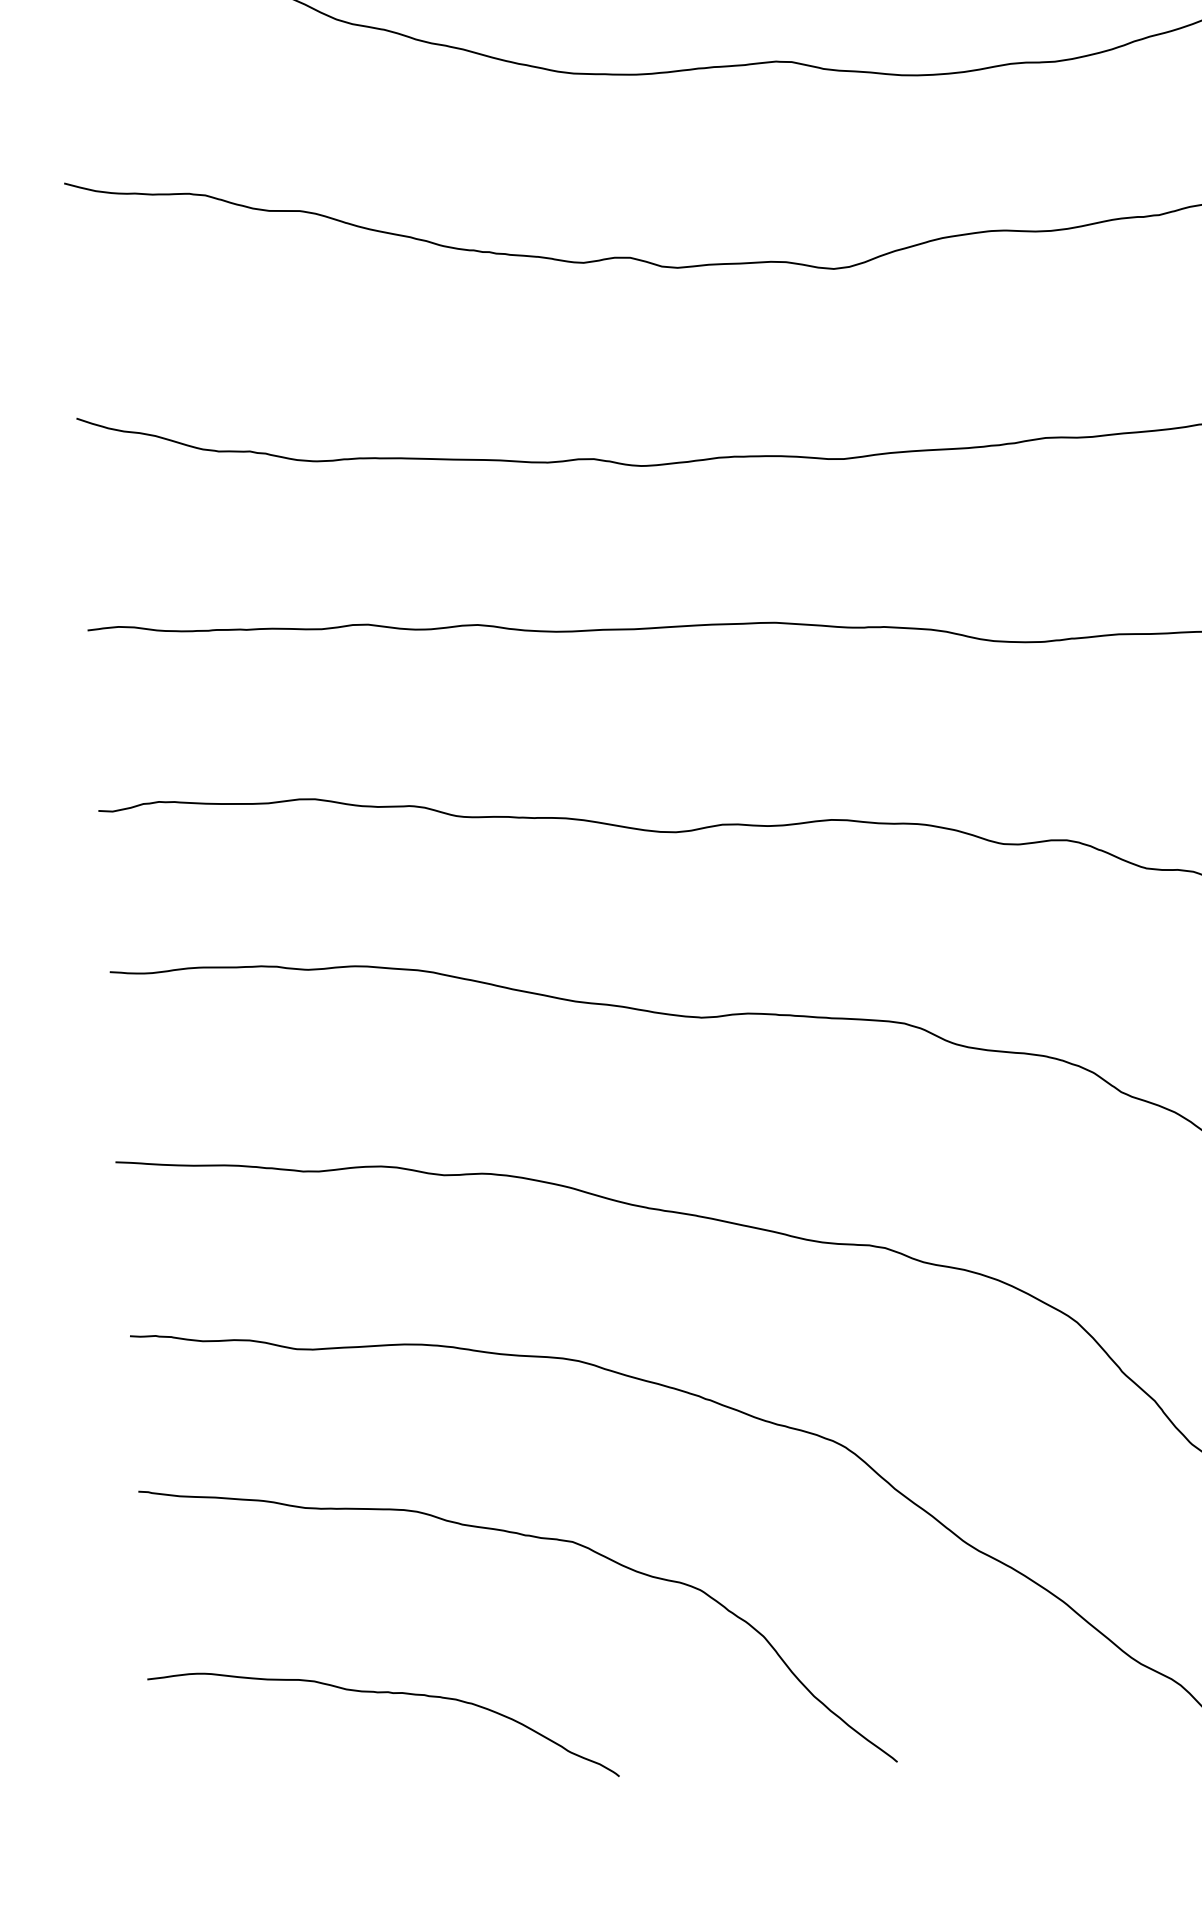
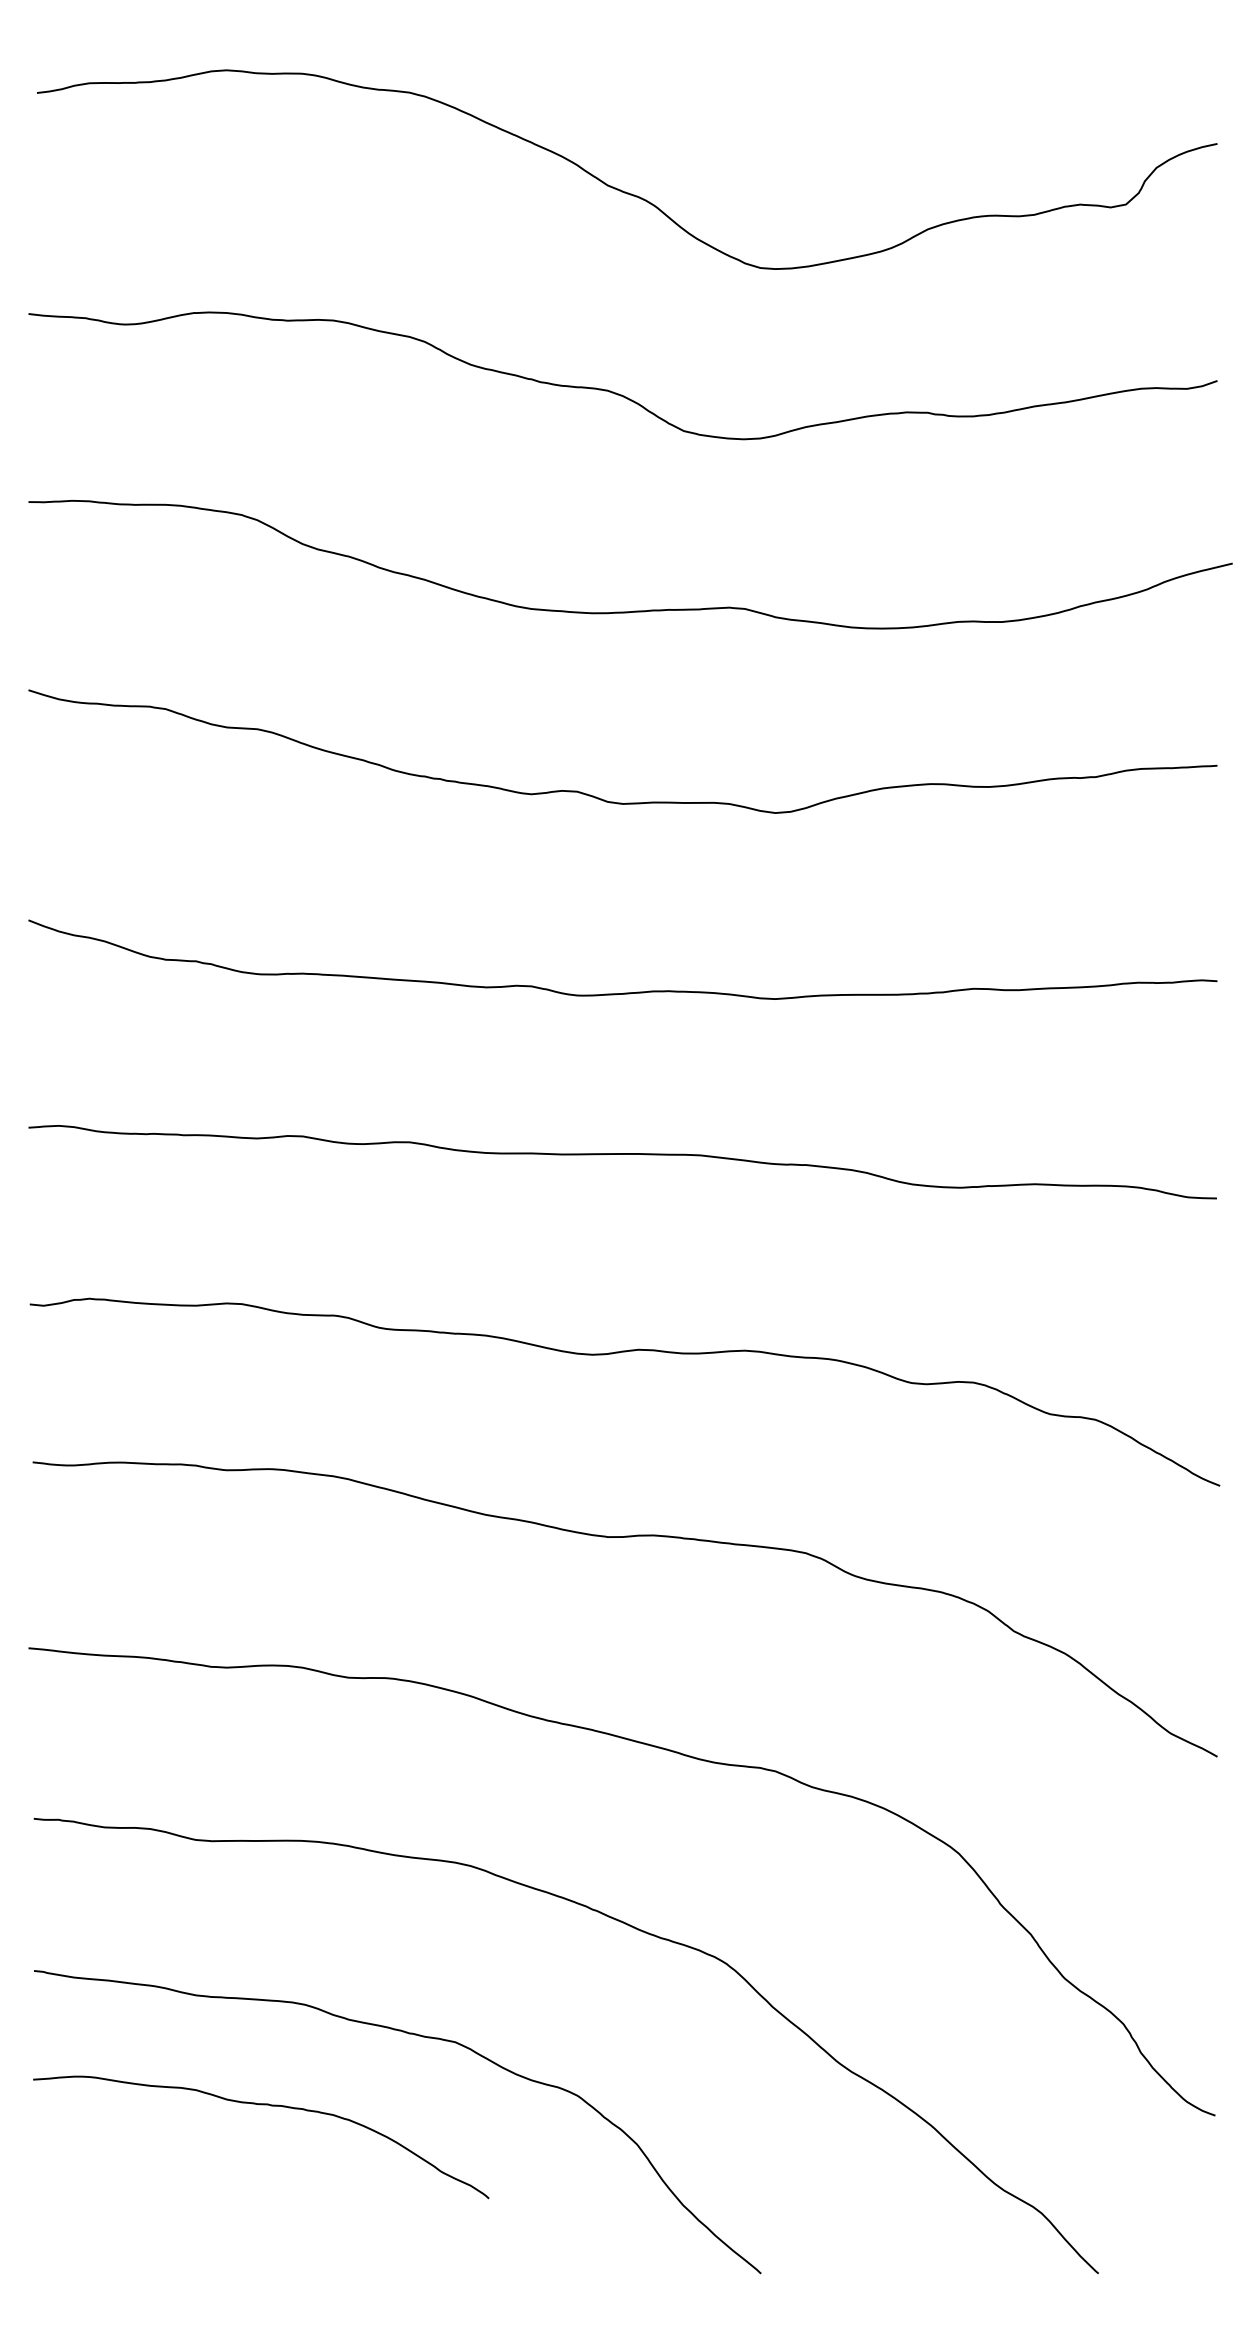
curve: (382, 1693) -> (261, 2105), moved

